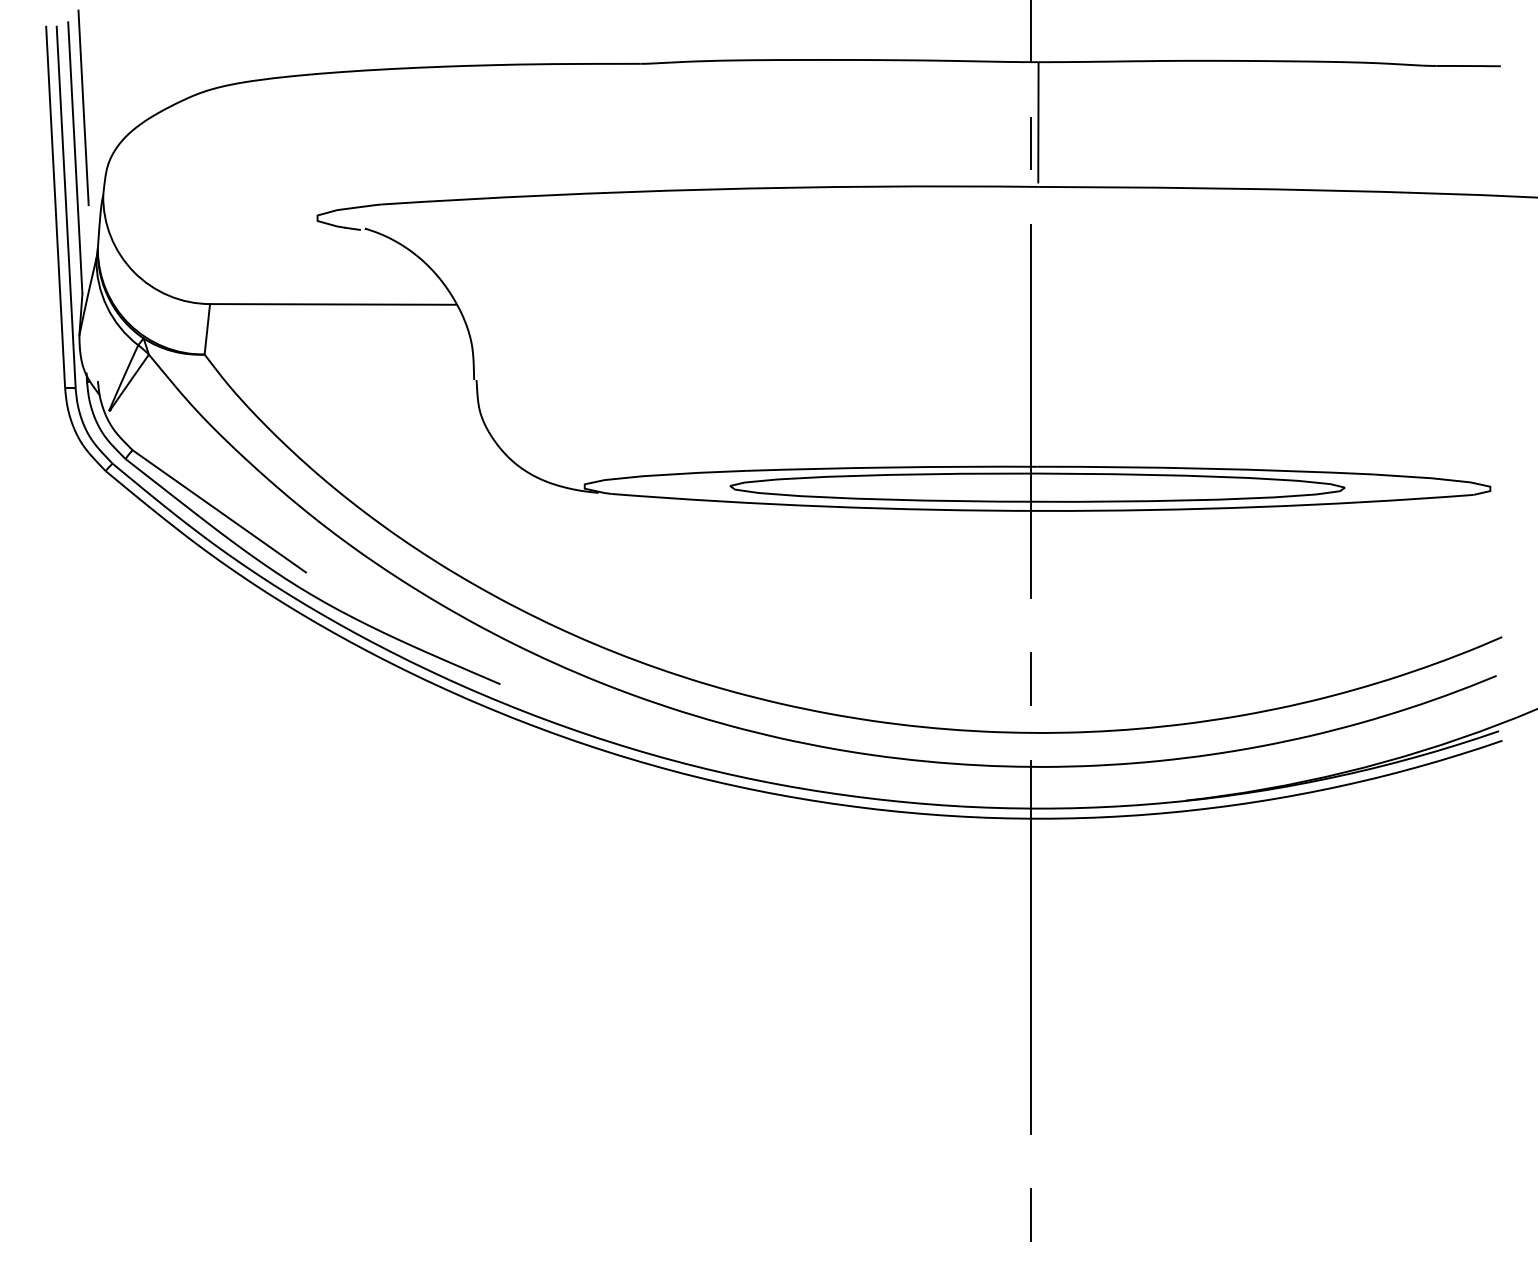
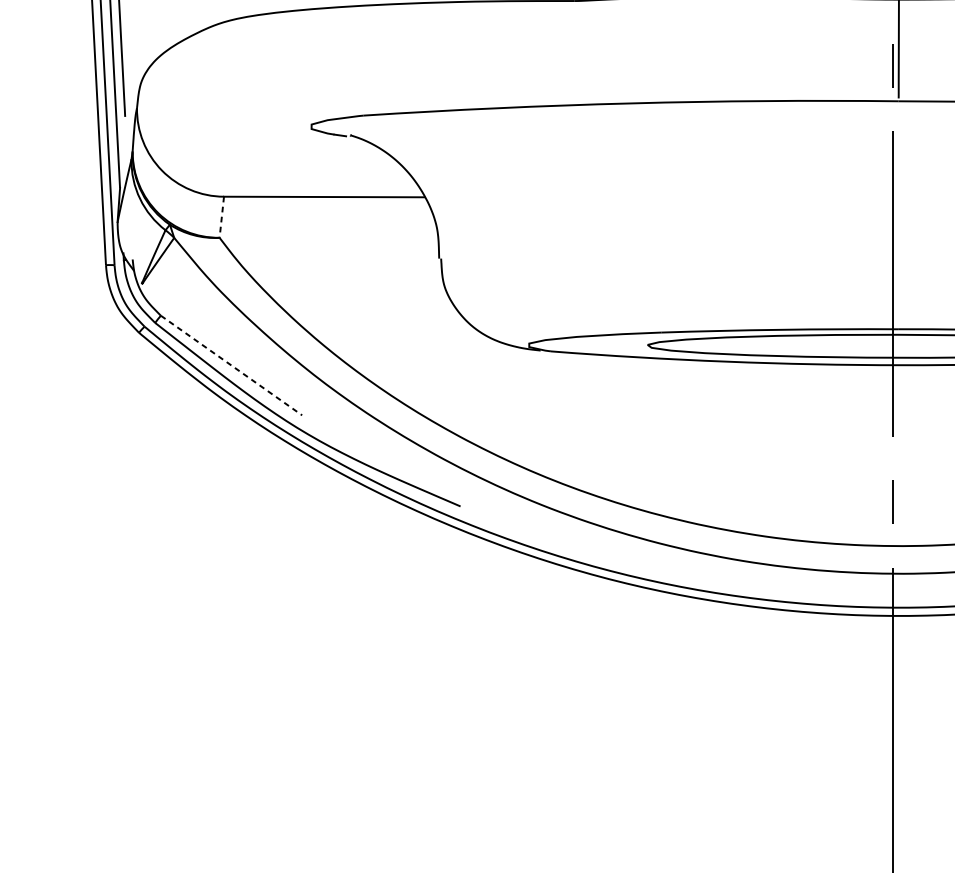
line: (207, 329) -> (221, 217), solid -> dashed
line: (219, 511) -> (231, 365), solid -> dashed

